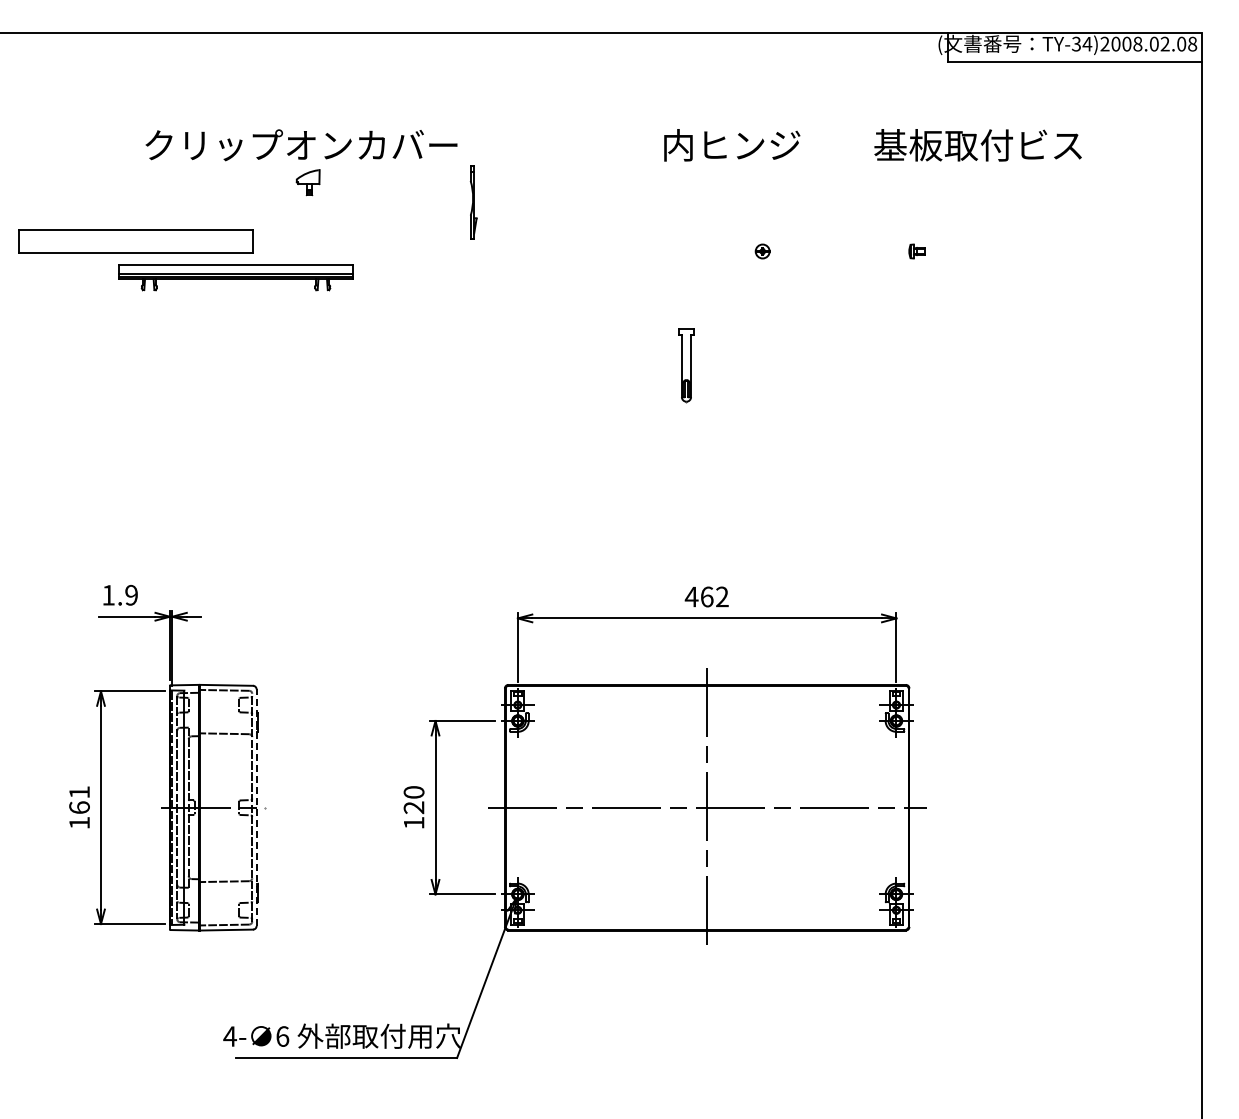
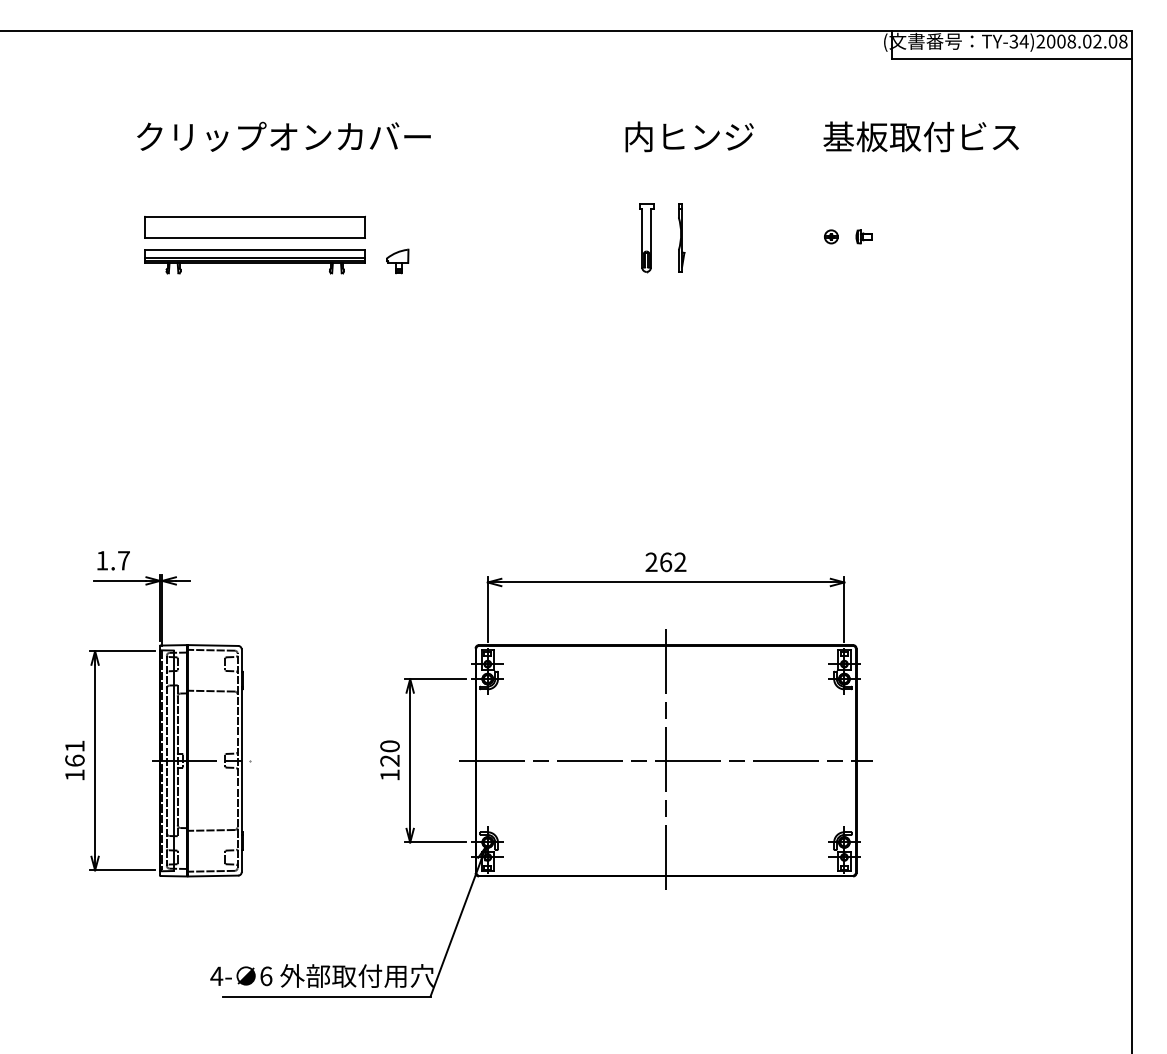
part: (307, 182) -> (397, 261), moved
part: (473, 202) -> (681, 237), moved
part: (135, 241) -> (254, 227), moved
part: (762, 251) -> (831, 236), moved
part: (235, 277) -> (254, 261), moved
part: (686, 365) -> (646, 237), moved
text: (131, 594) -> (123, 559), 1.9 -> 1.7
text: (691, 596) -> (651, 561), 462 -> 262
line: (256, 807) -> (241, 760), dashed -> solid

